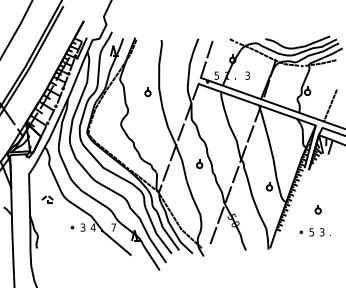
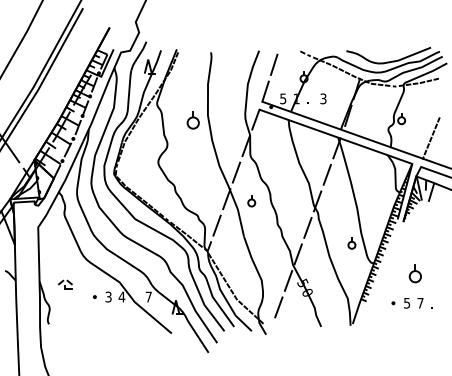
part: (148, 92) -> (193, 120), size x1.6
part: (199, 164) -> (251, 201), moved
part: (47, 199) -> (65, 284), moved
part: (318, 209) -> (415, 273), size x1.6
text: (322, 231) -> (420, 302), 3 -> 7

